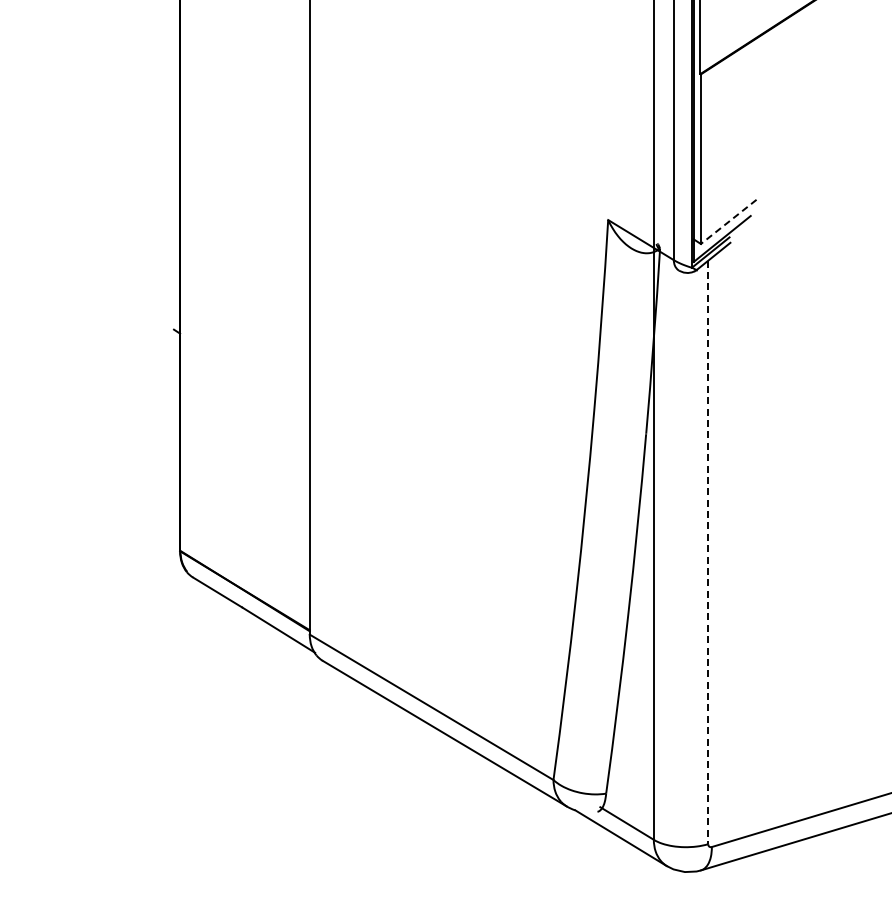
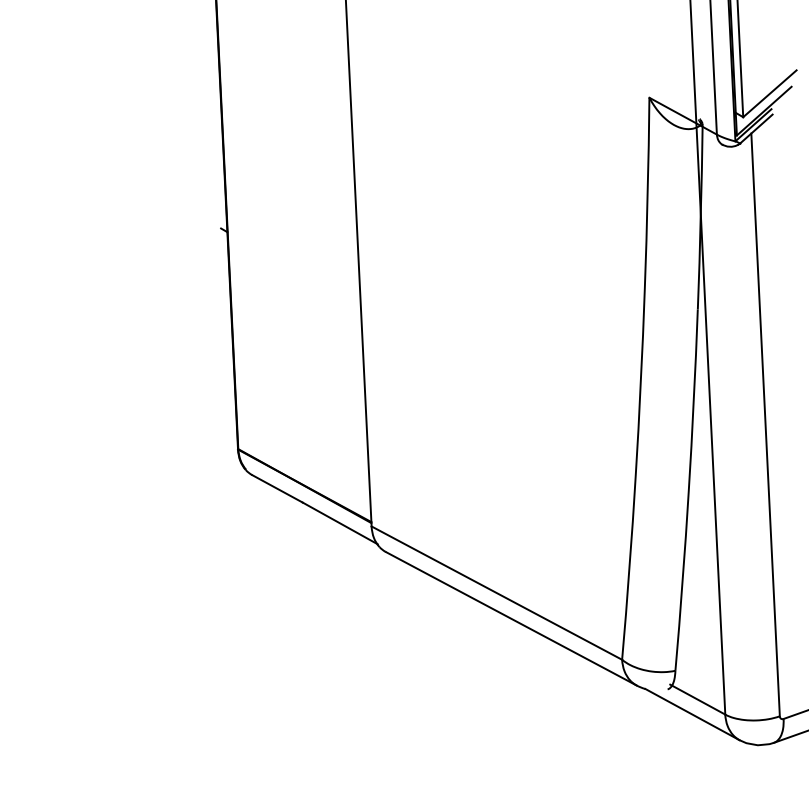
line: (728, 221) -> (769, 93), dashed -> solid
line: (708, 552) -> (765, 424), dashed -> solid

